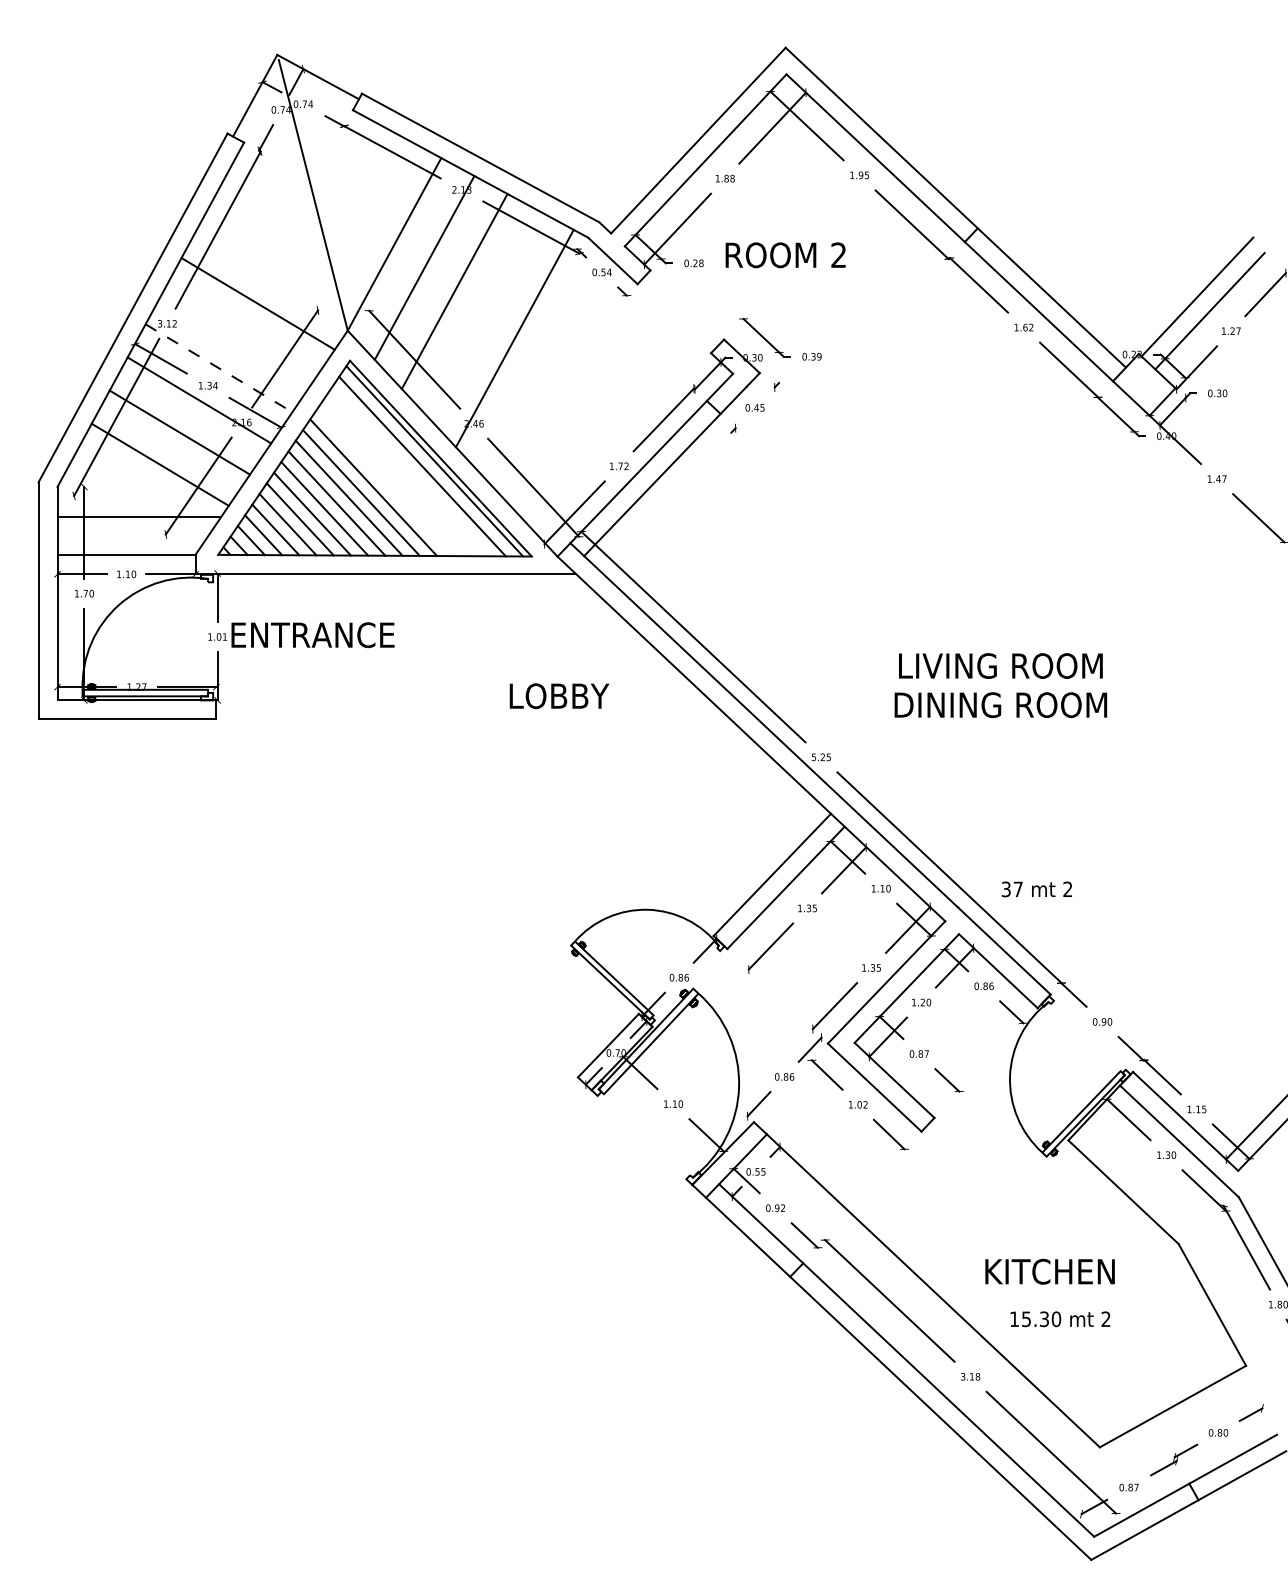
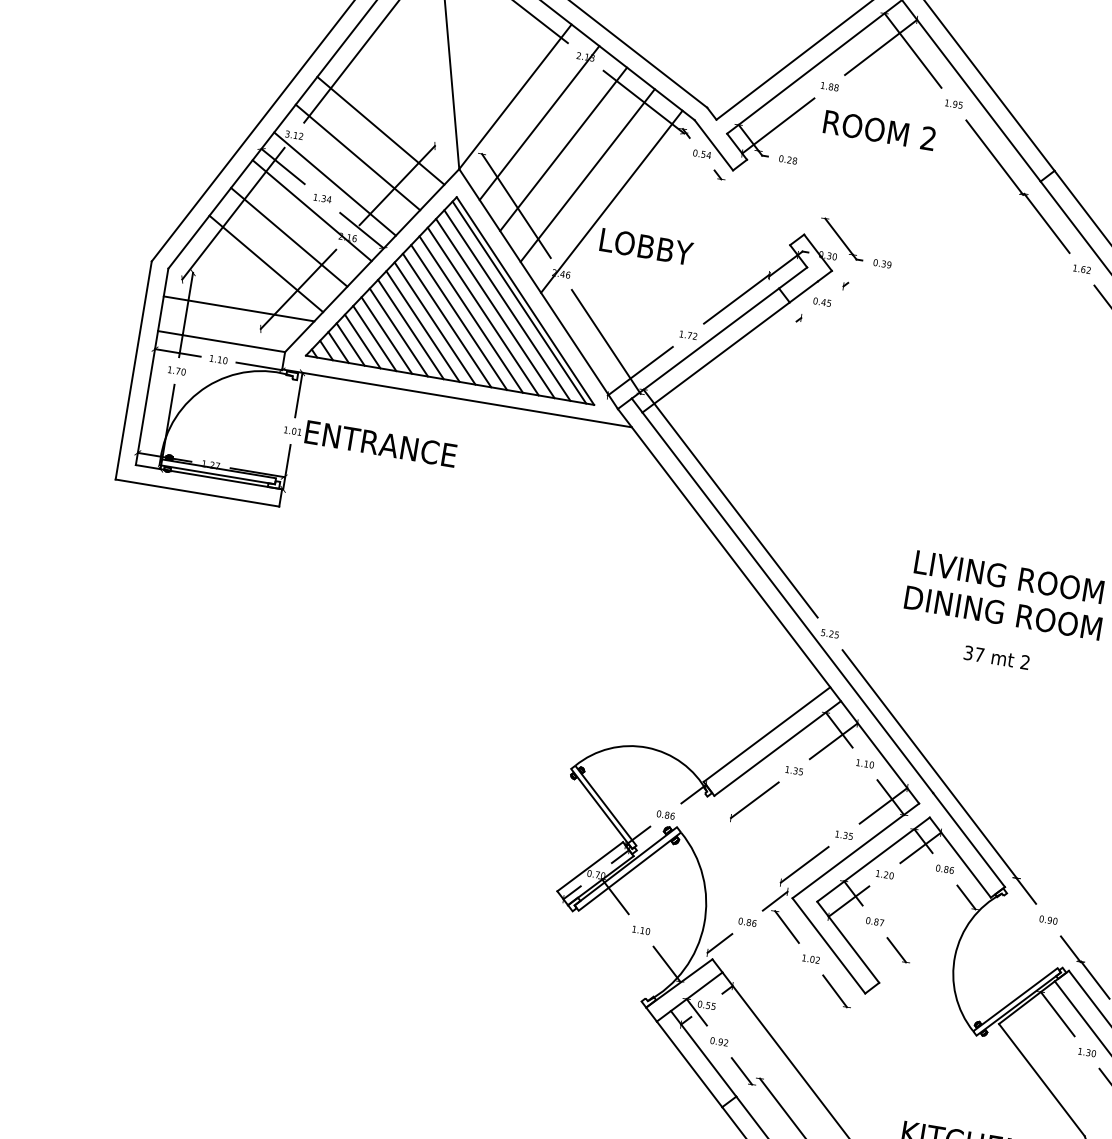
text: (785, 255) -> (879, 130), moved
line: (484, 314) -> (587, 175), added
line: (238, 336) -> (357, 157), added
line: (219, 368) -> (335, 184), dashed -> solid
line: (409, 471) -> (494, 308), added
line: (397, 477) -> (482, 311), added
line: (385, 482) -> (470, 314), added
text: (559, 696) -> (646, 247), moved
text: (1036, 889) -> (996, 657), moved

